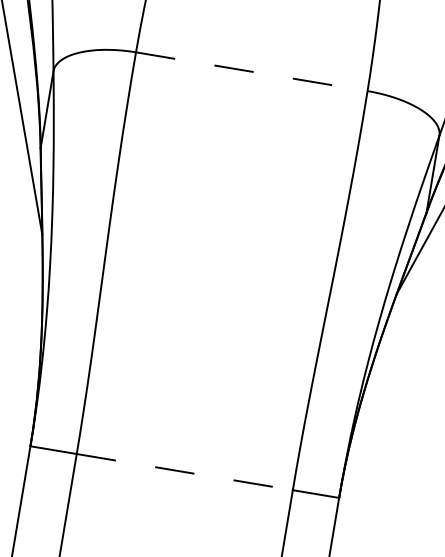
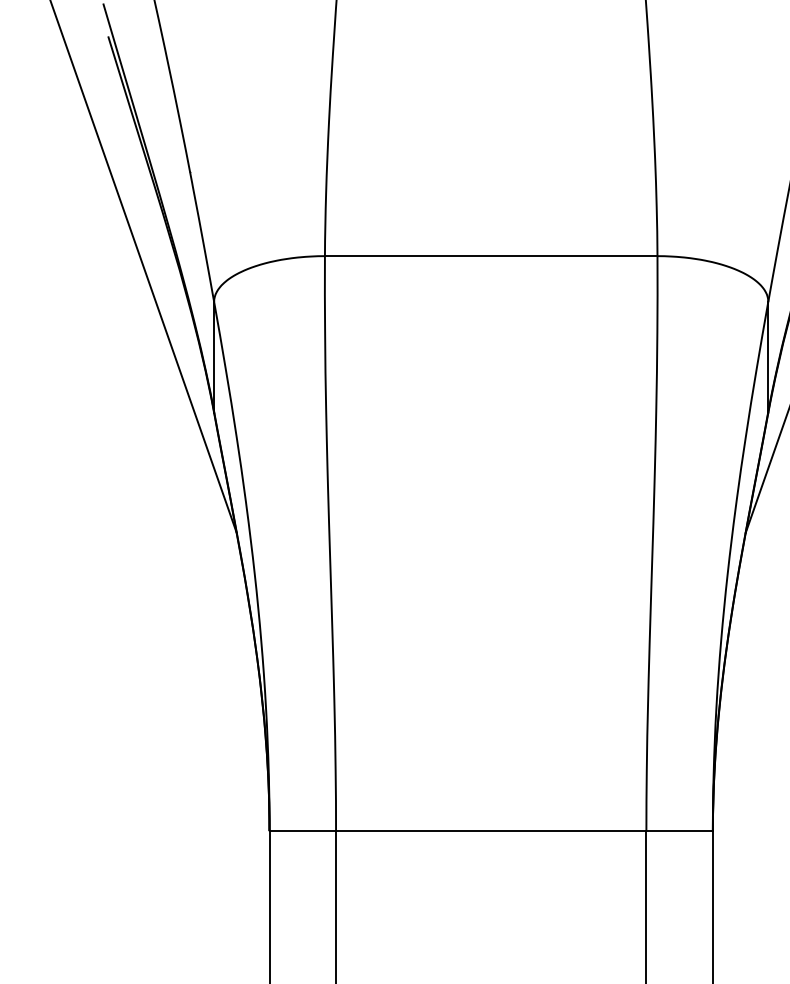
line: (251, 72) -> (491, 256), dashed -> solid
line: (184, 472) -> (491, 831), dashed -> solid

